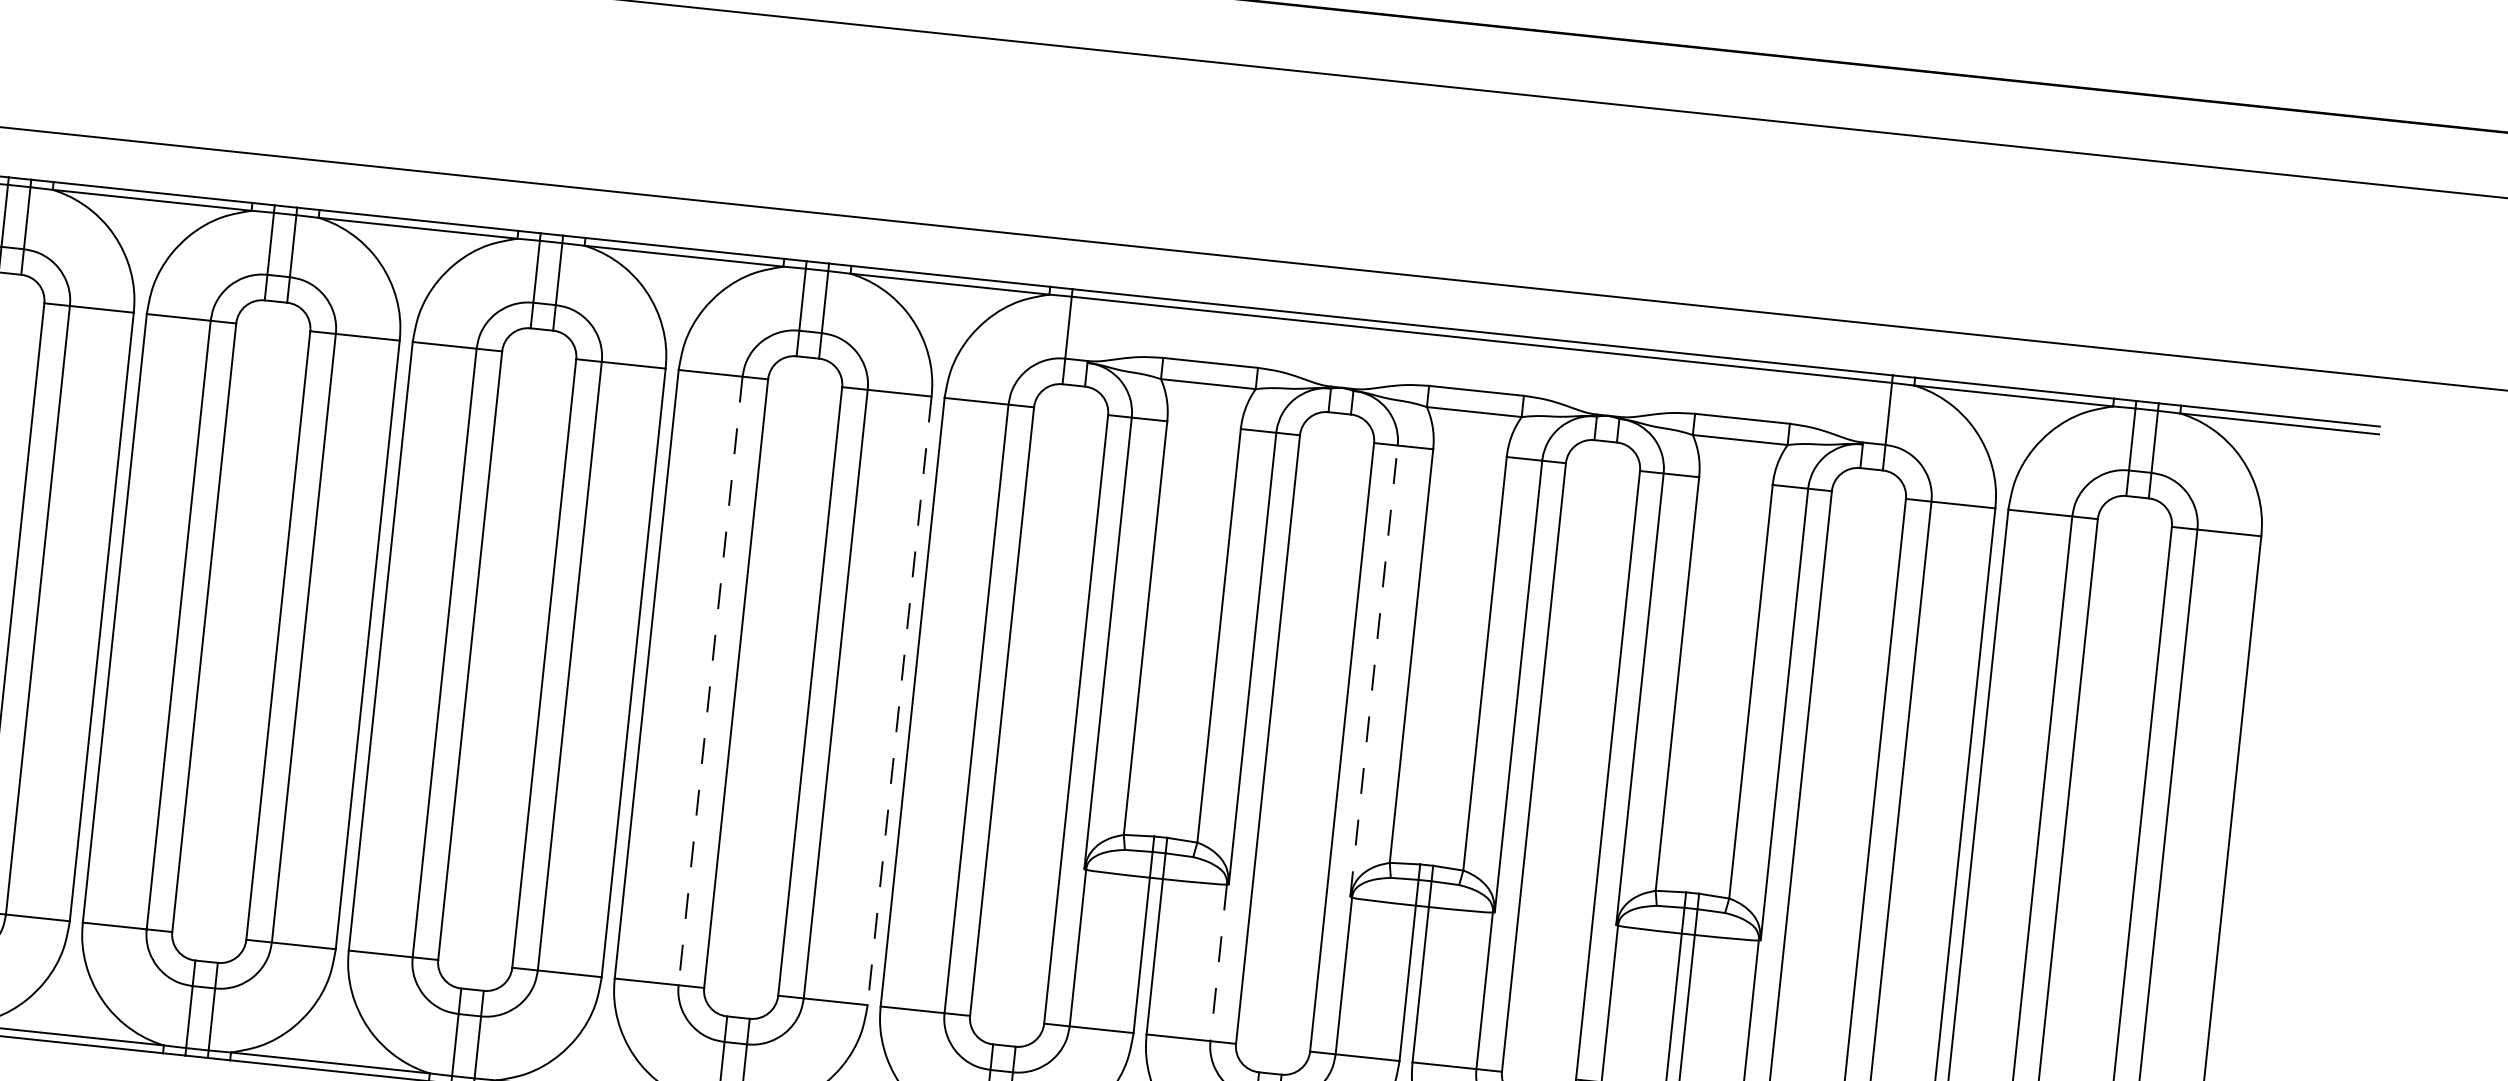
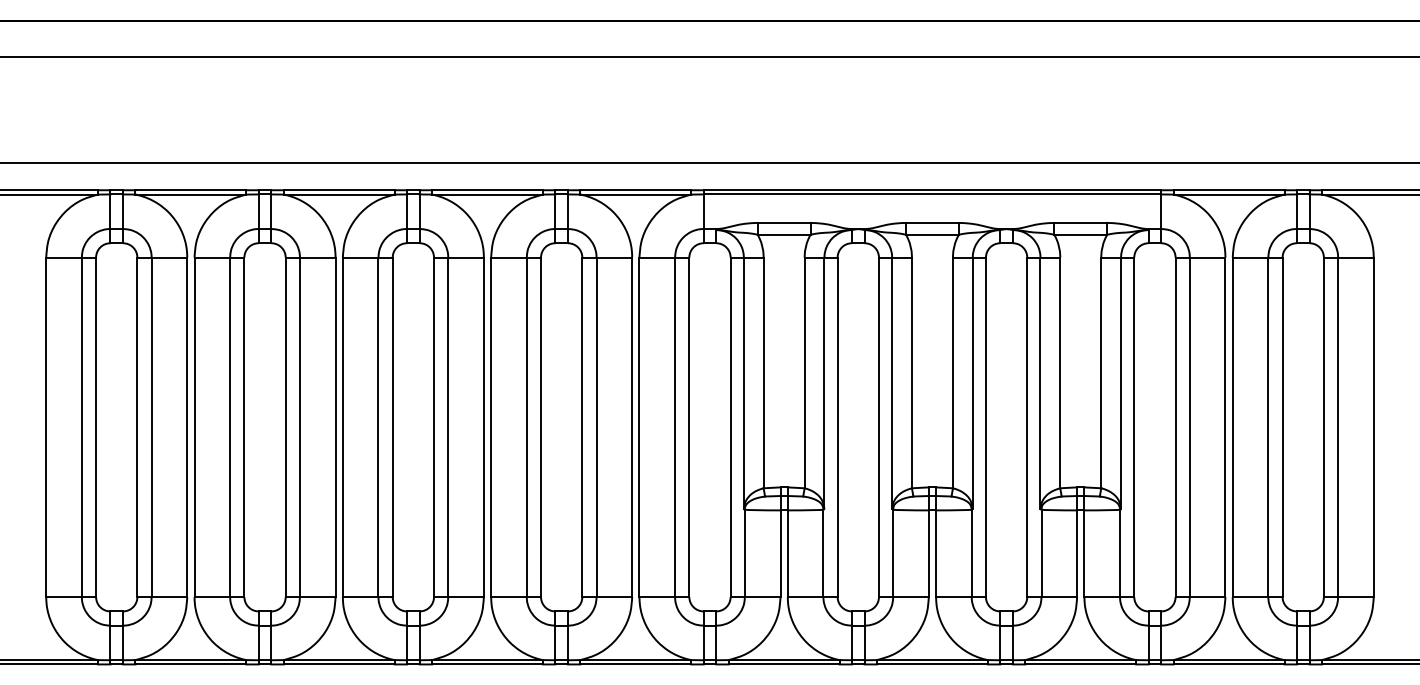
line: (1374, 671) -> (892, 383), dashed -> solid
line: (710, 681) -> (526, 427), dashed -> solid
line: (900, 701) -> (632, 427), dashed -> solid
line: (1218, 963) -> (823, 553), dashed -> solid

